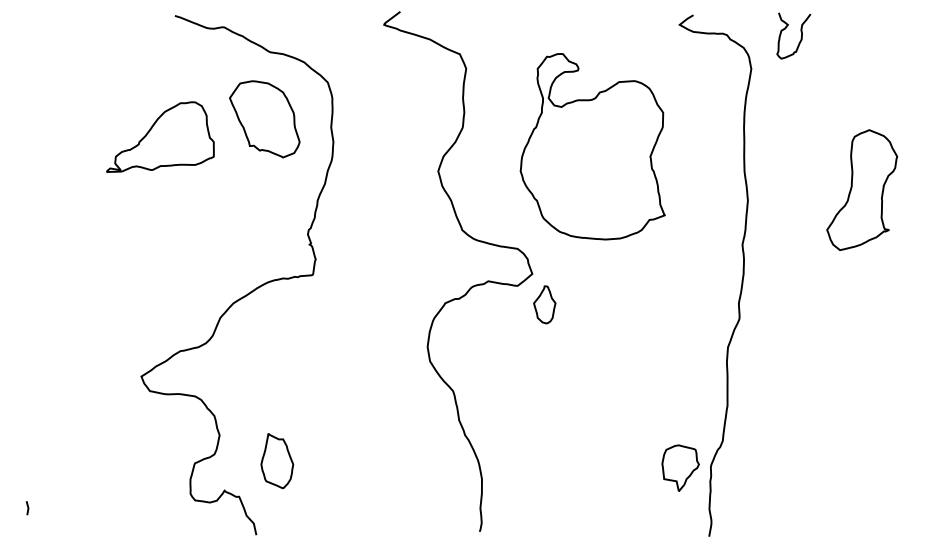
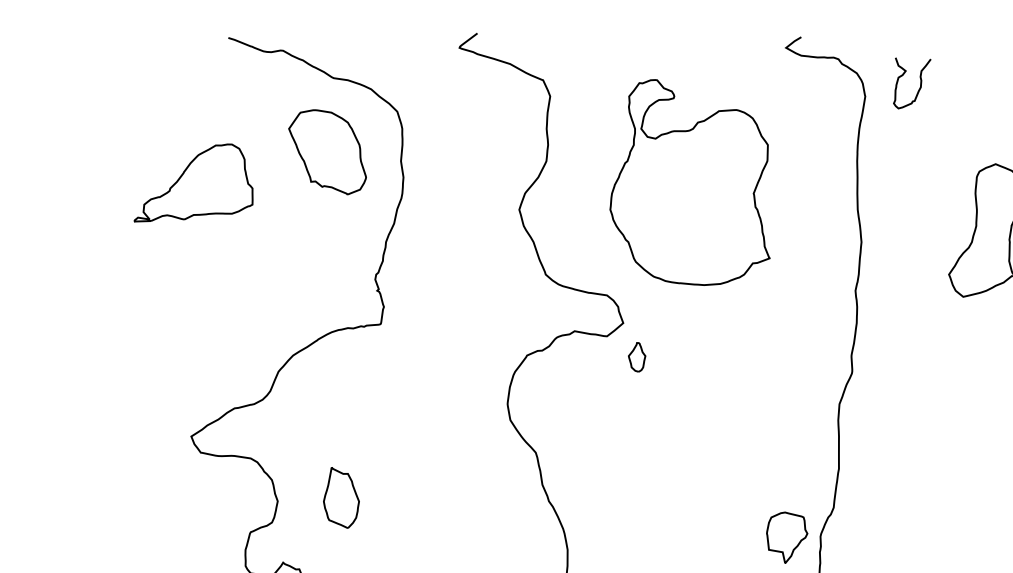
curve: (800, 37) -> (919, 85), moved
part: (160, 136) -> (193, 182), moved
part: (544, 304) -> (636, 356), size x0.7
part: (277, 461) -> (341, 498), moved

